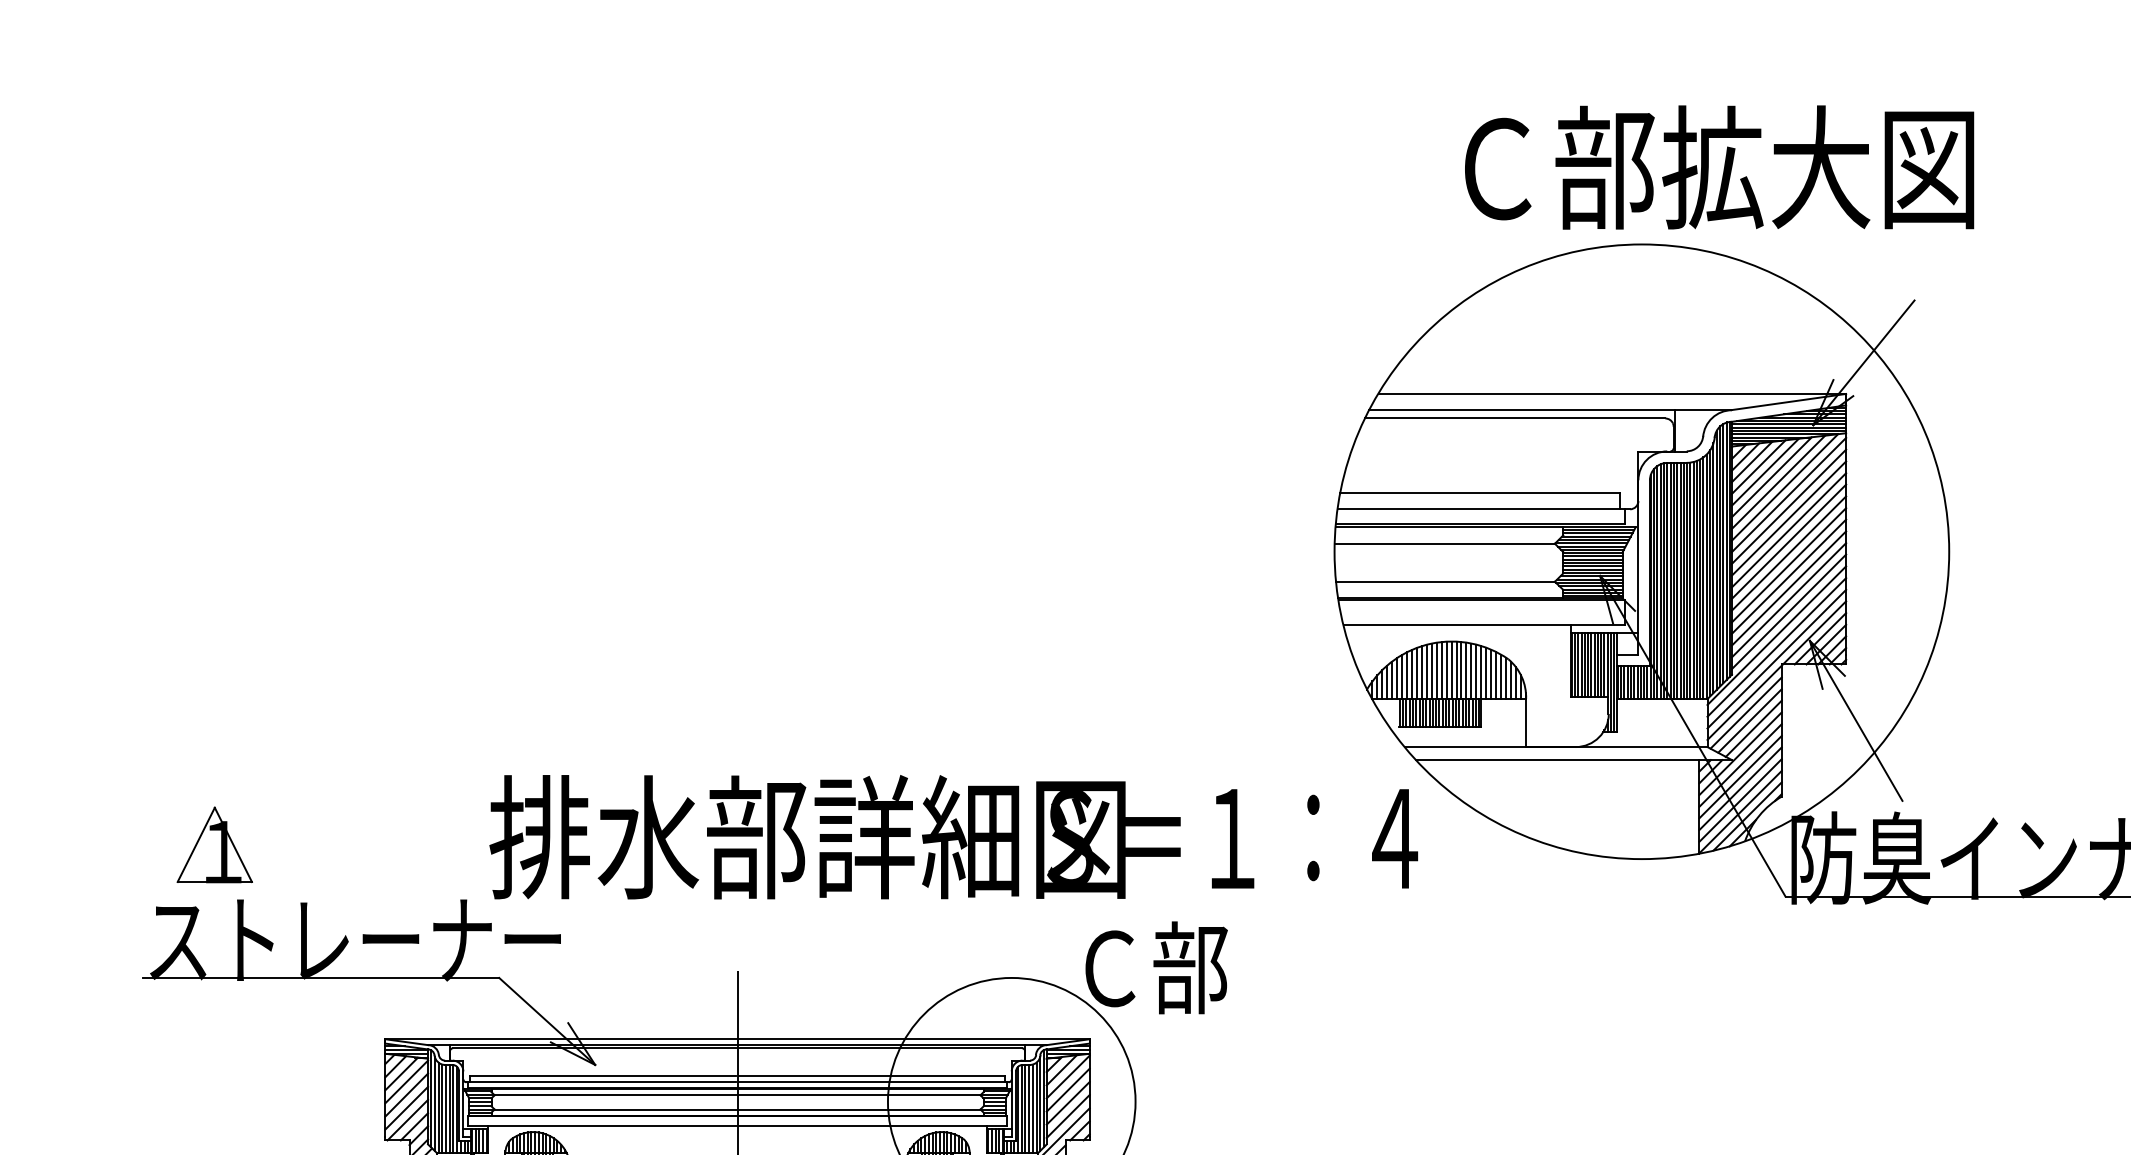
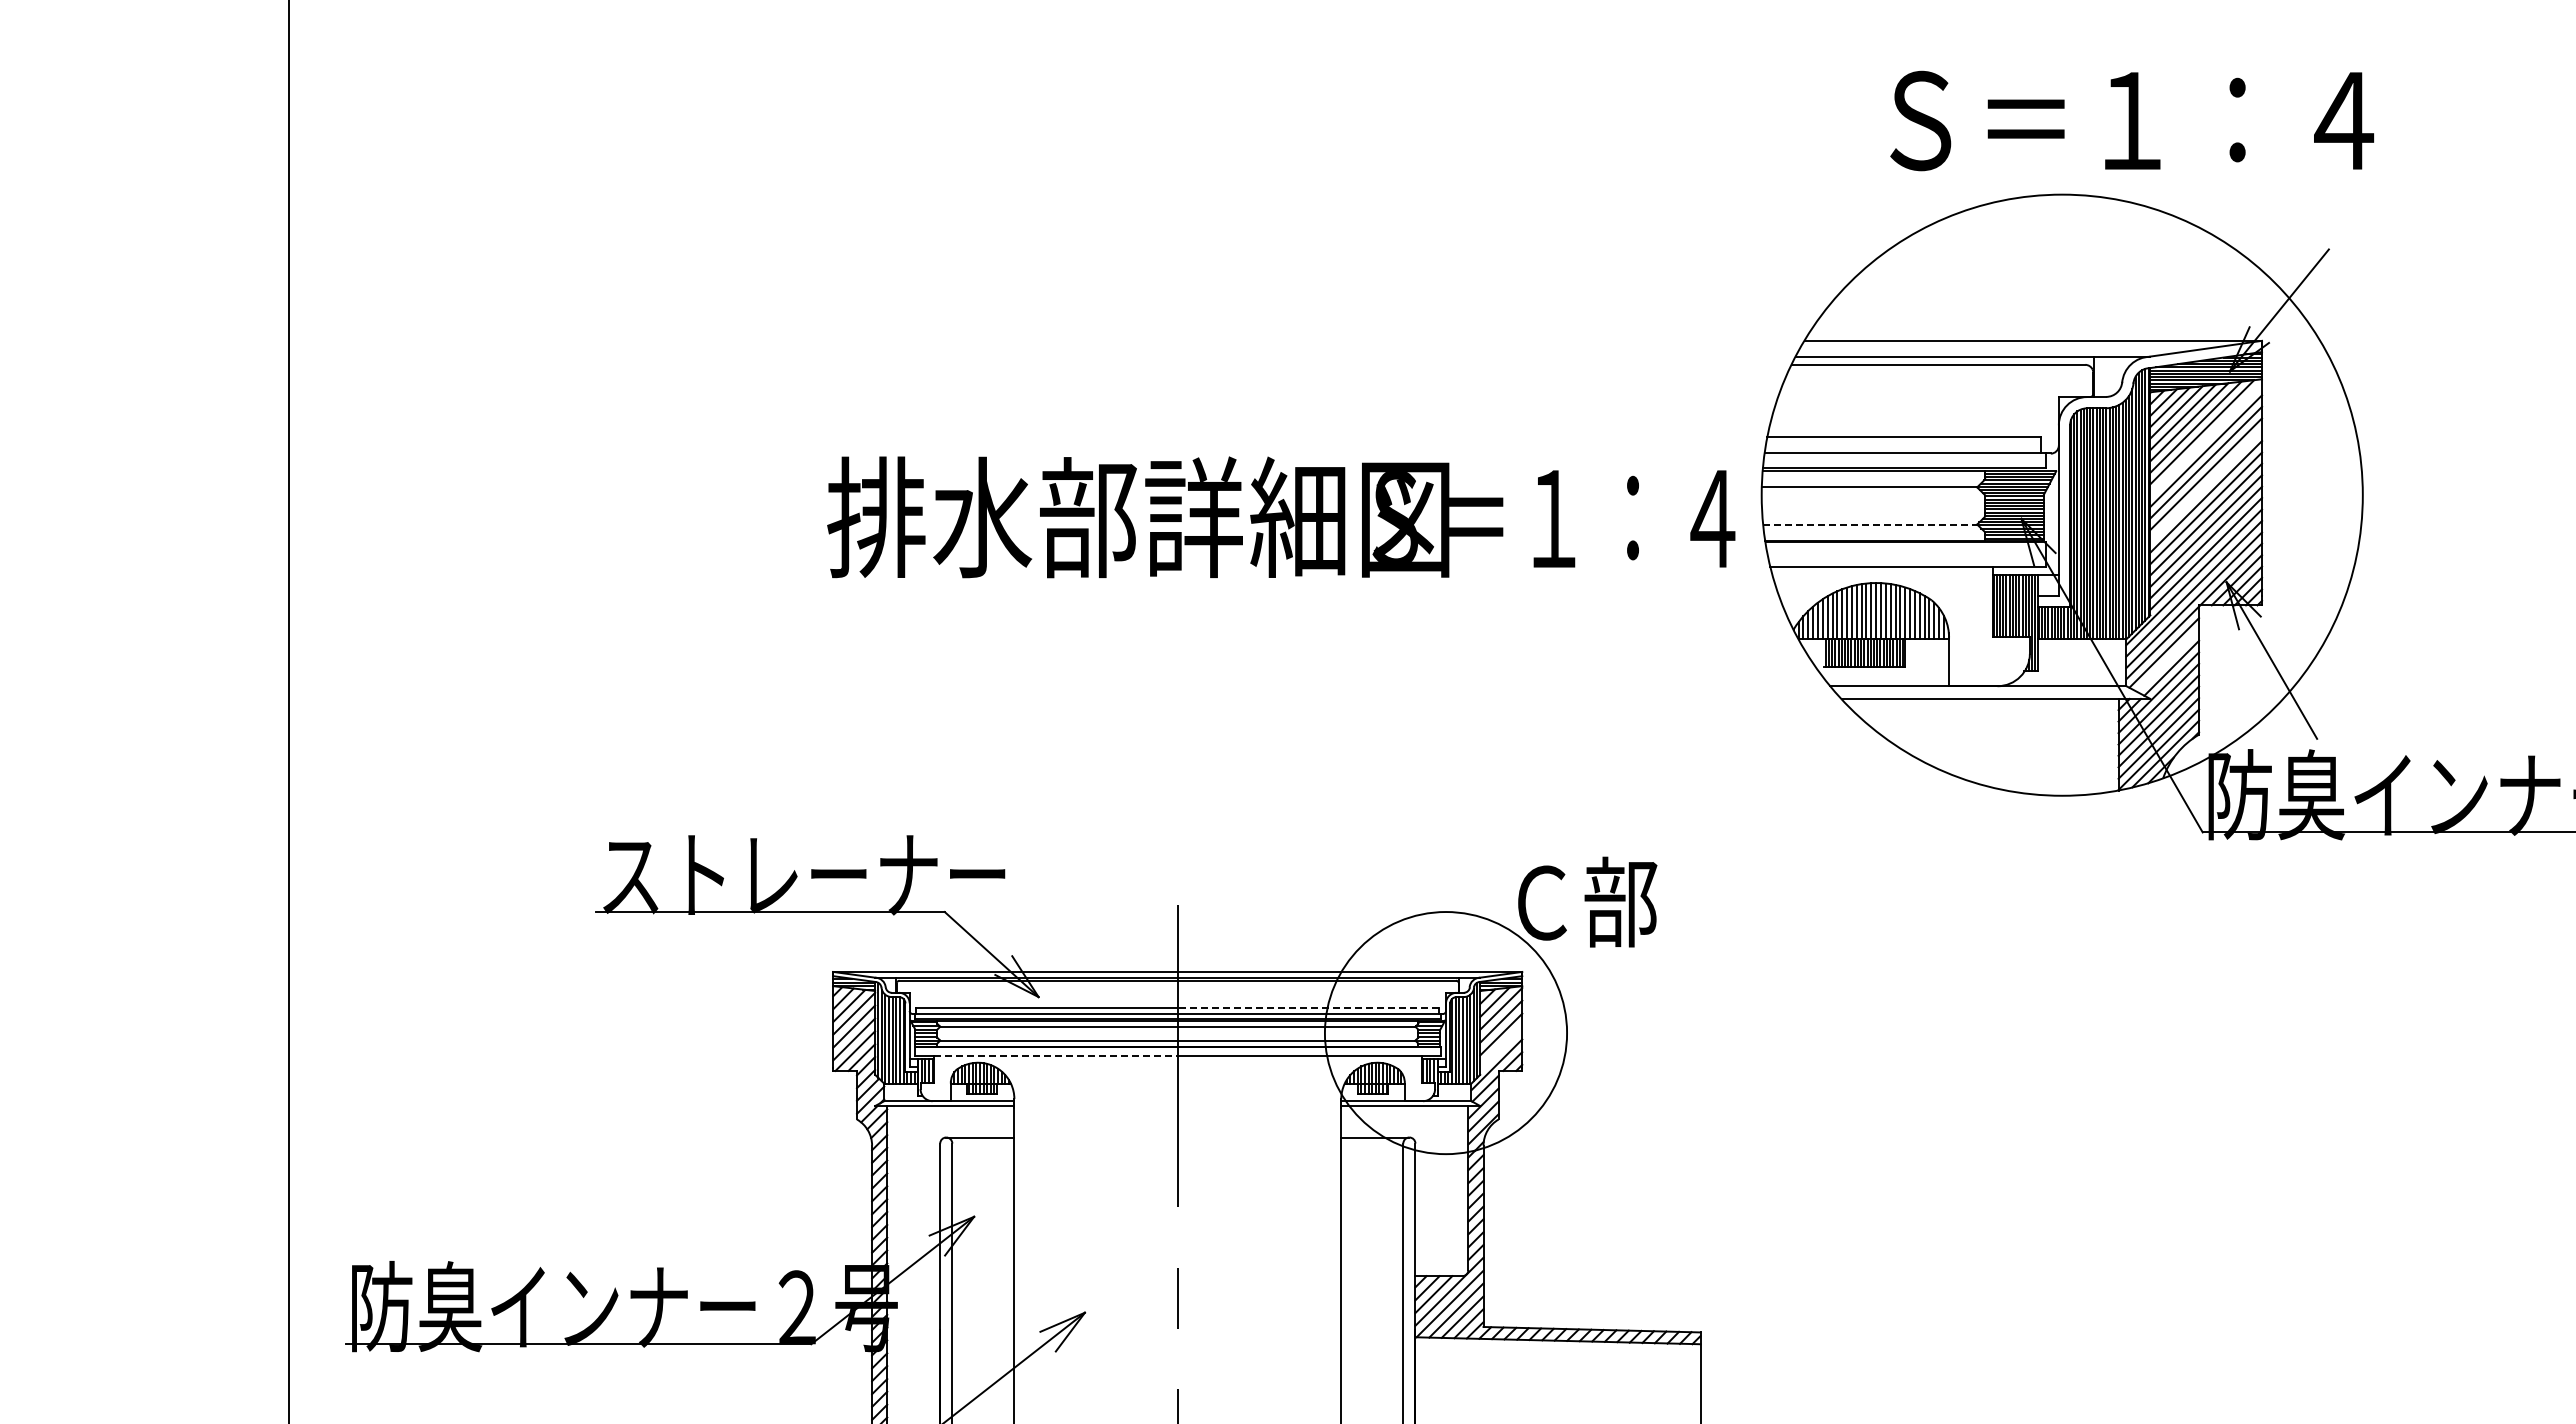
text: (1719, 167) -> (2138, 119), Ｃ部拡大図 -> Ｓ＝１：４
line: (1789, 494) -> (2206, 439), removed
line: (1789, 541) -> (2206, 485), removed
line: (1445, 581) -> (1870, 524), solid -> dashed
line: (1750, 720) -> (2168, 660), removed
text: (953, 837) -> (1281, 517), moved
part: (214, 844) -> (666, 781), removed
line: (872, 1075) -> (1309, 1007), solid -> dashed
line: (1068, 1116) -> (1501, 1047), removed
line: (613, 1125) -> (1056, 1056), solid -> dashed

